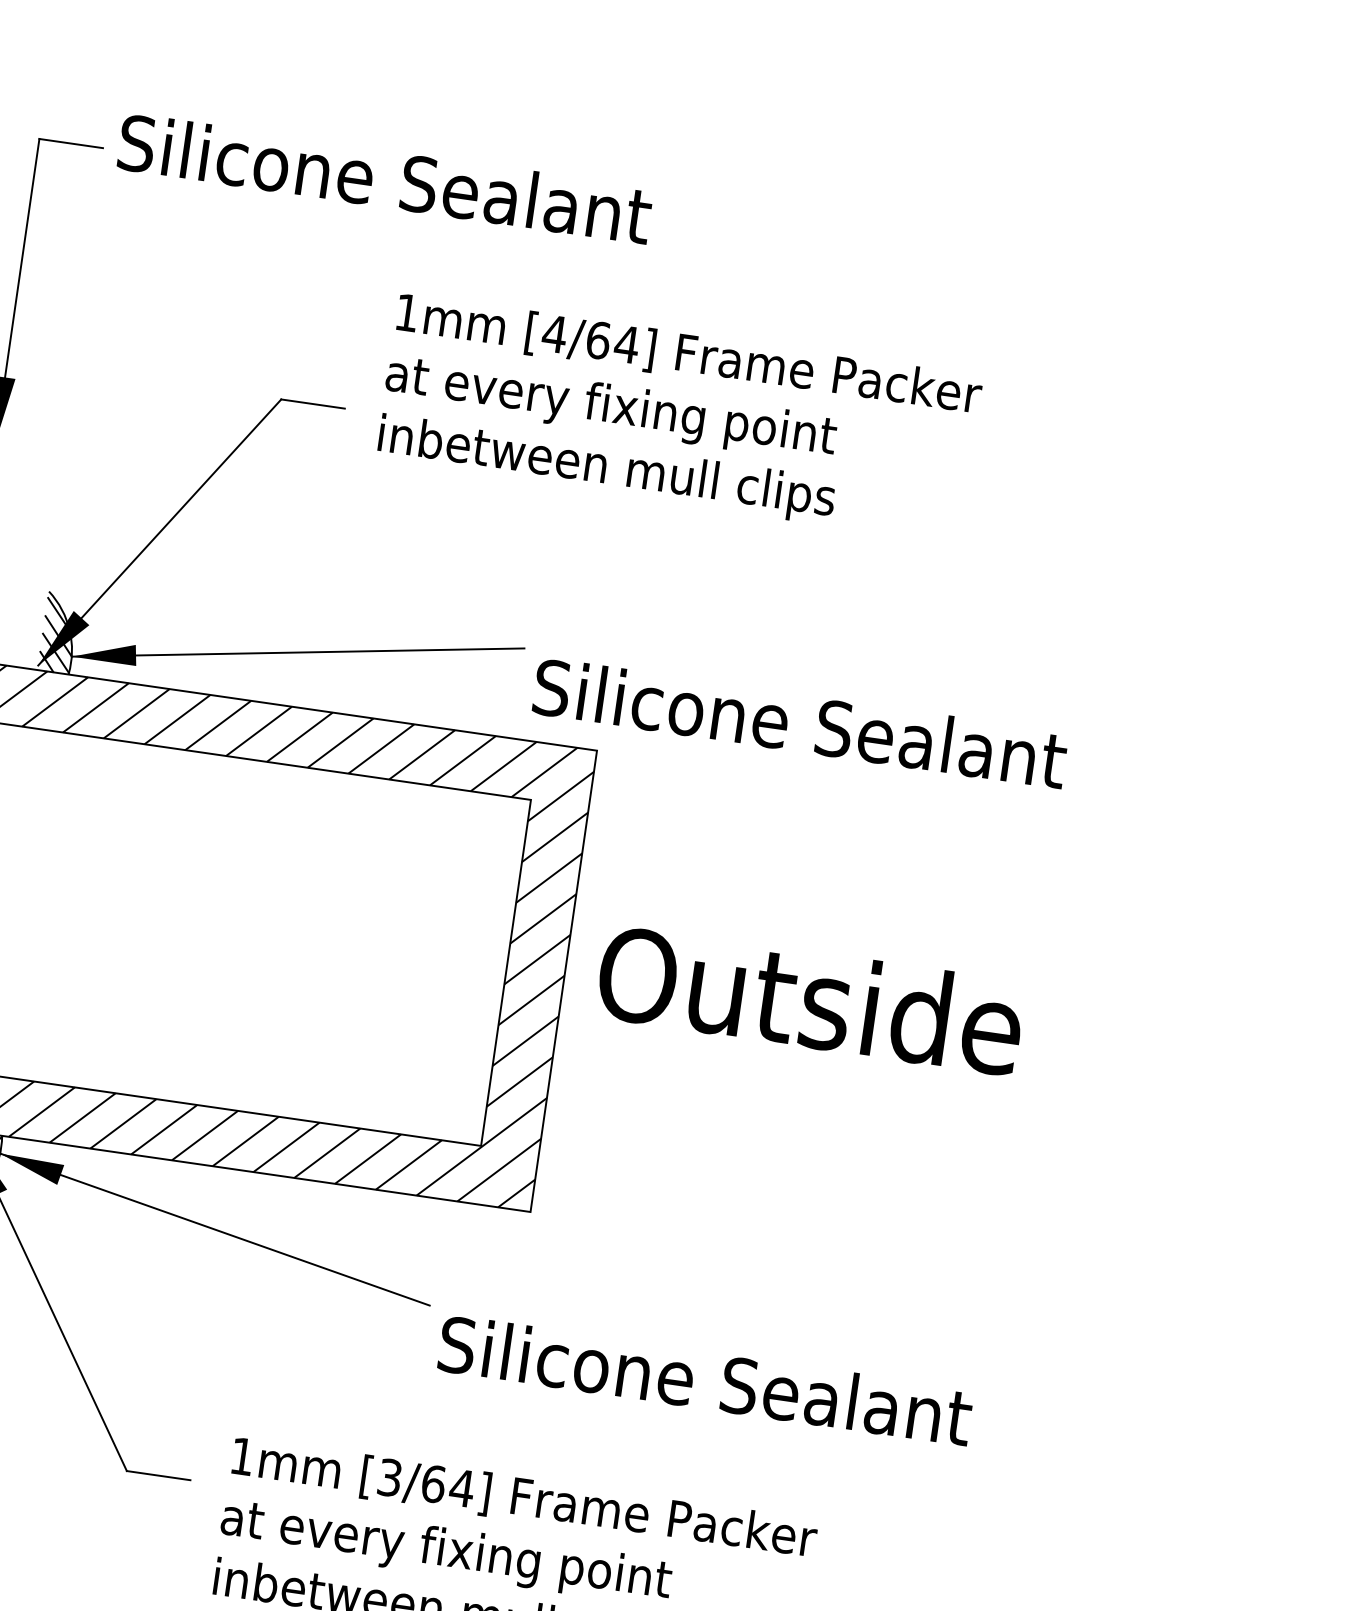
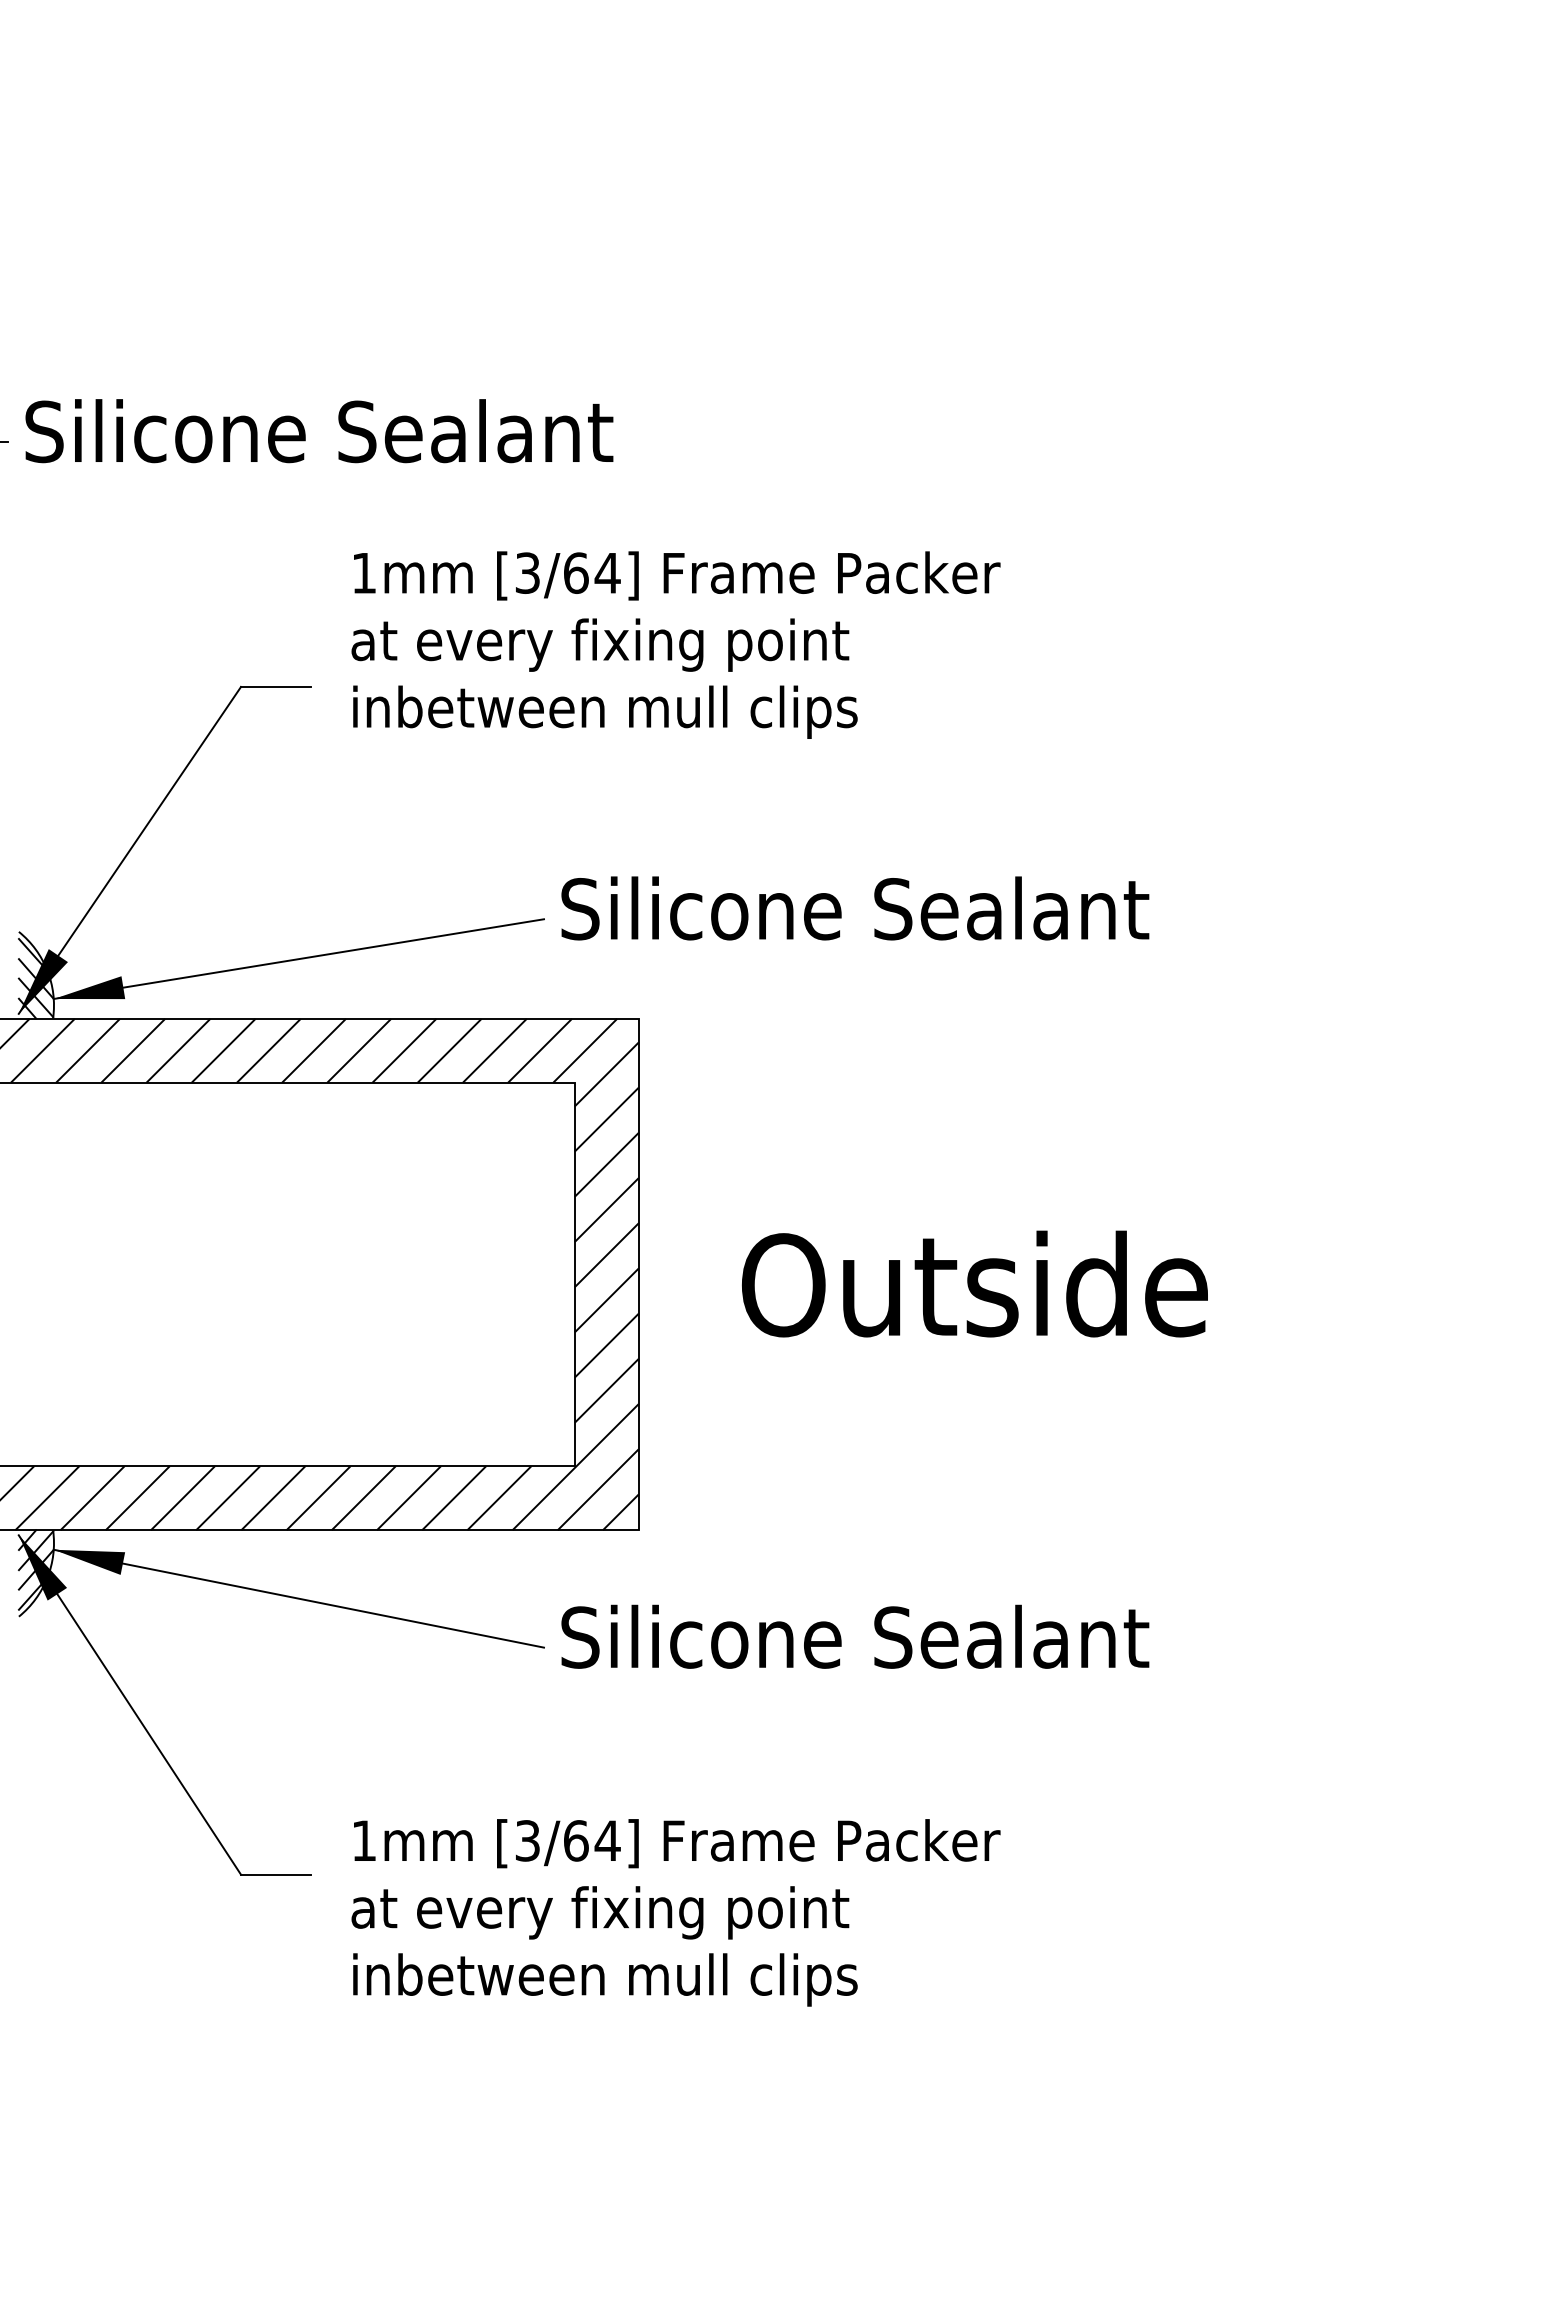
text: (554, 333) -> (527, 572), [4/64] -> [3/64]
text: (800, 723) -> (855, 908), moved
text: (810, 999) -> (974, 1283), moved
text: (705, 1380) -> (855, 1636), moved

